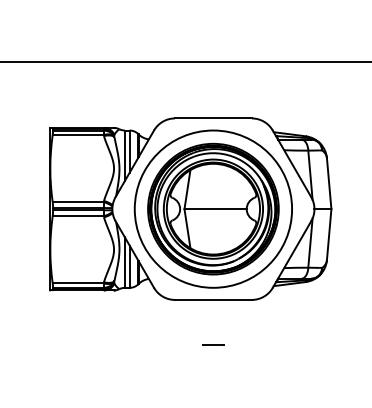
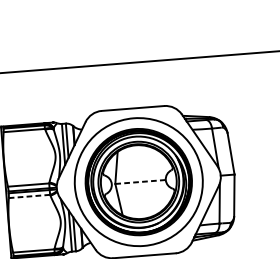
line: (216, 209) -> (141, 182), solid -> dashed
line: (77, 216) -> (28, 196), solid -> dashed

